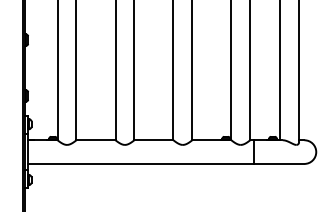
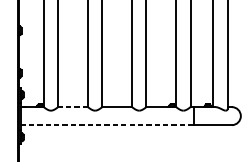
line: (95, 140) -> (72, 107), solid -> dashed
line: (140, 163) -> (106, 124), solid -> dashed

